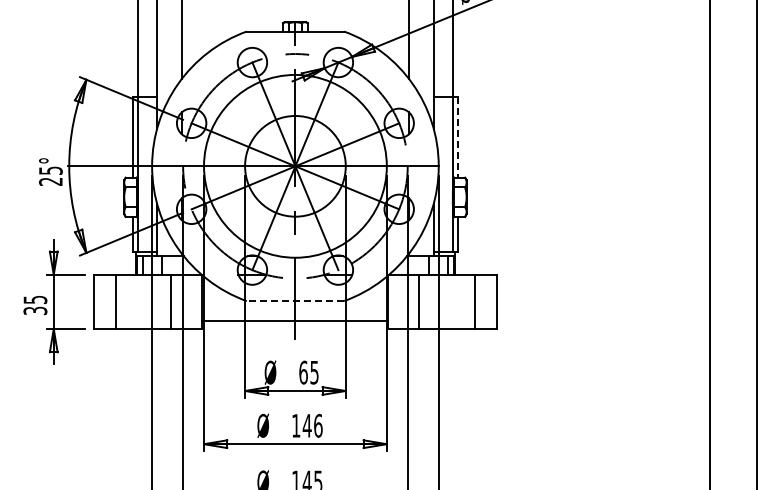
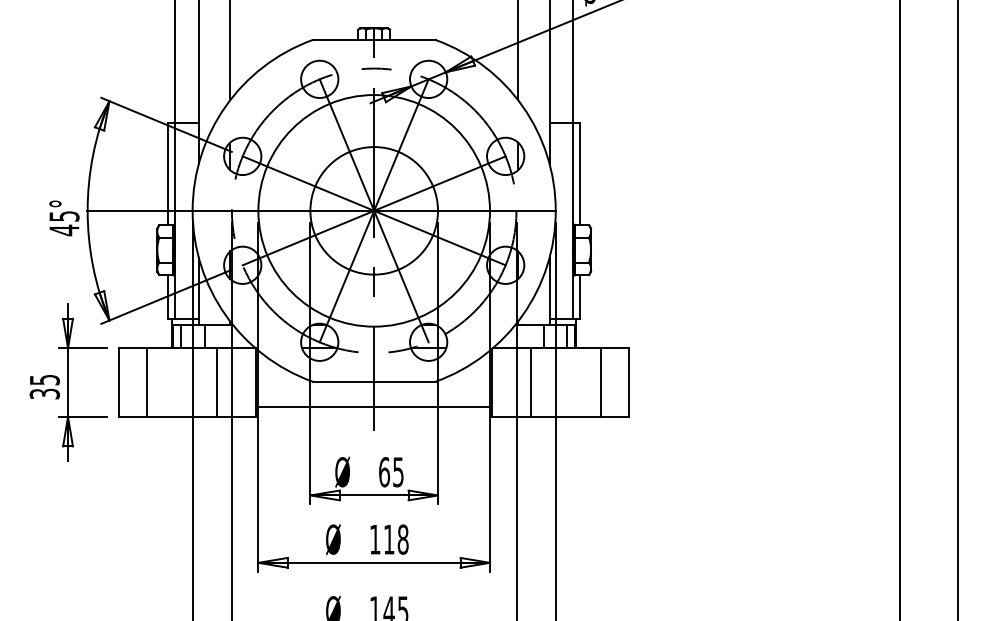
line: (458, 137) -> (580, 174), dashed -> solid
text: (50, 181) -> (63, 230), 25° -> 45°
line: (295, 301) -> (374, 382), dashed -> solid
text: (312, 425) -> (395, 539), 146 -> 118

